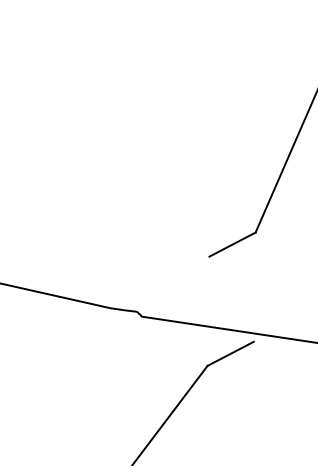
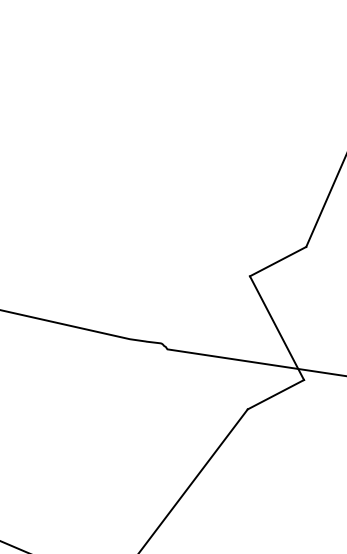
line: (231, 298) -> (276, 327), added

